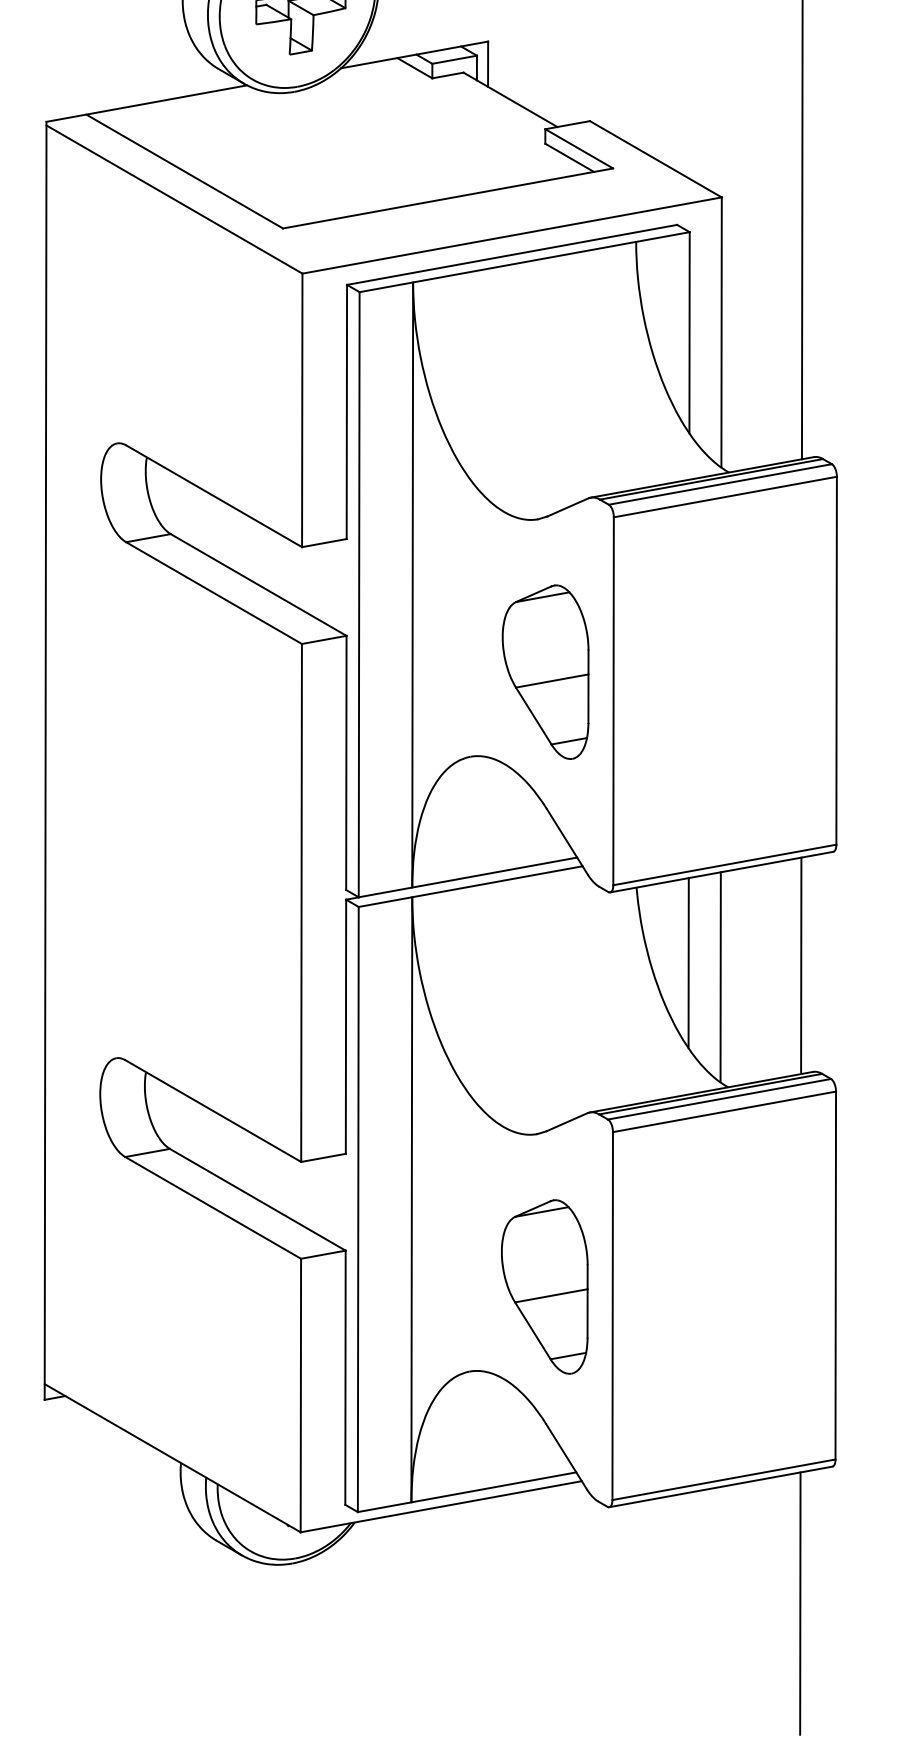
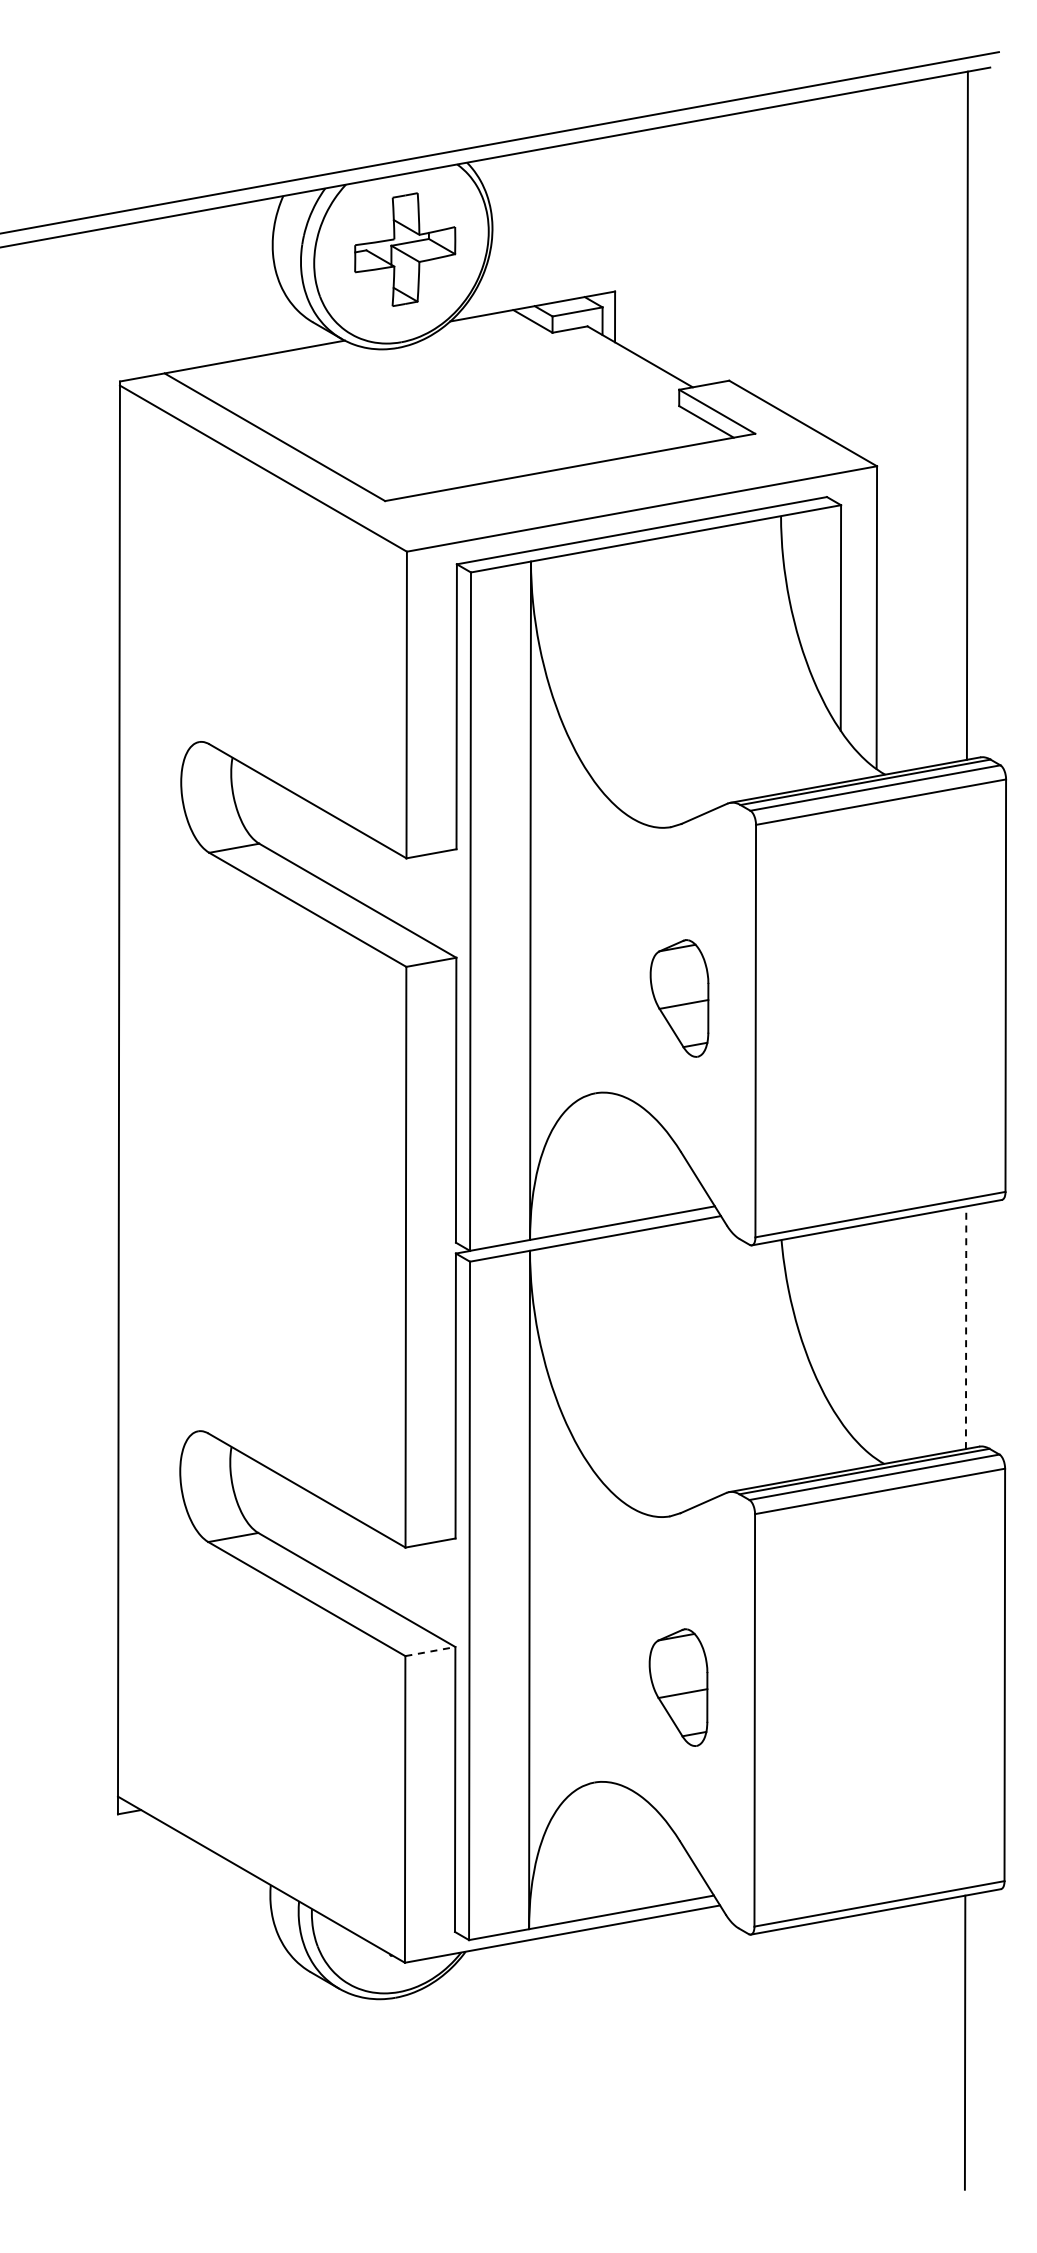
part: (545, 672) -> (679, 998), size x0.6
line: (688, 962) -> (839, 1324), removed
line: (801, 965) -> (966, 1327), solid -> dashed
line: (720, 977) -> (875, 1340), removed
line: (323, 1254) -> (430, 1651), solid -> dashed
part: (544, 1286) -> (678, 1687), size x0.6

